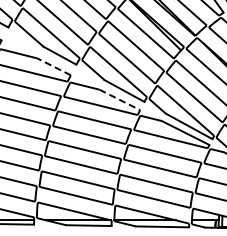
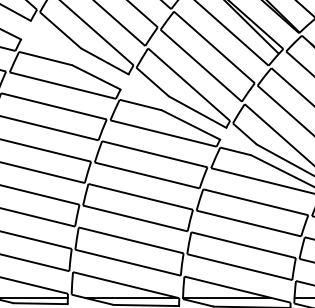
line: (54, 66) -> (97, 76), dashed -> solid
line: (119, 99) -> (190, 124), dashed -> solid

